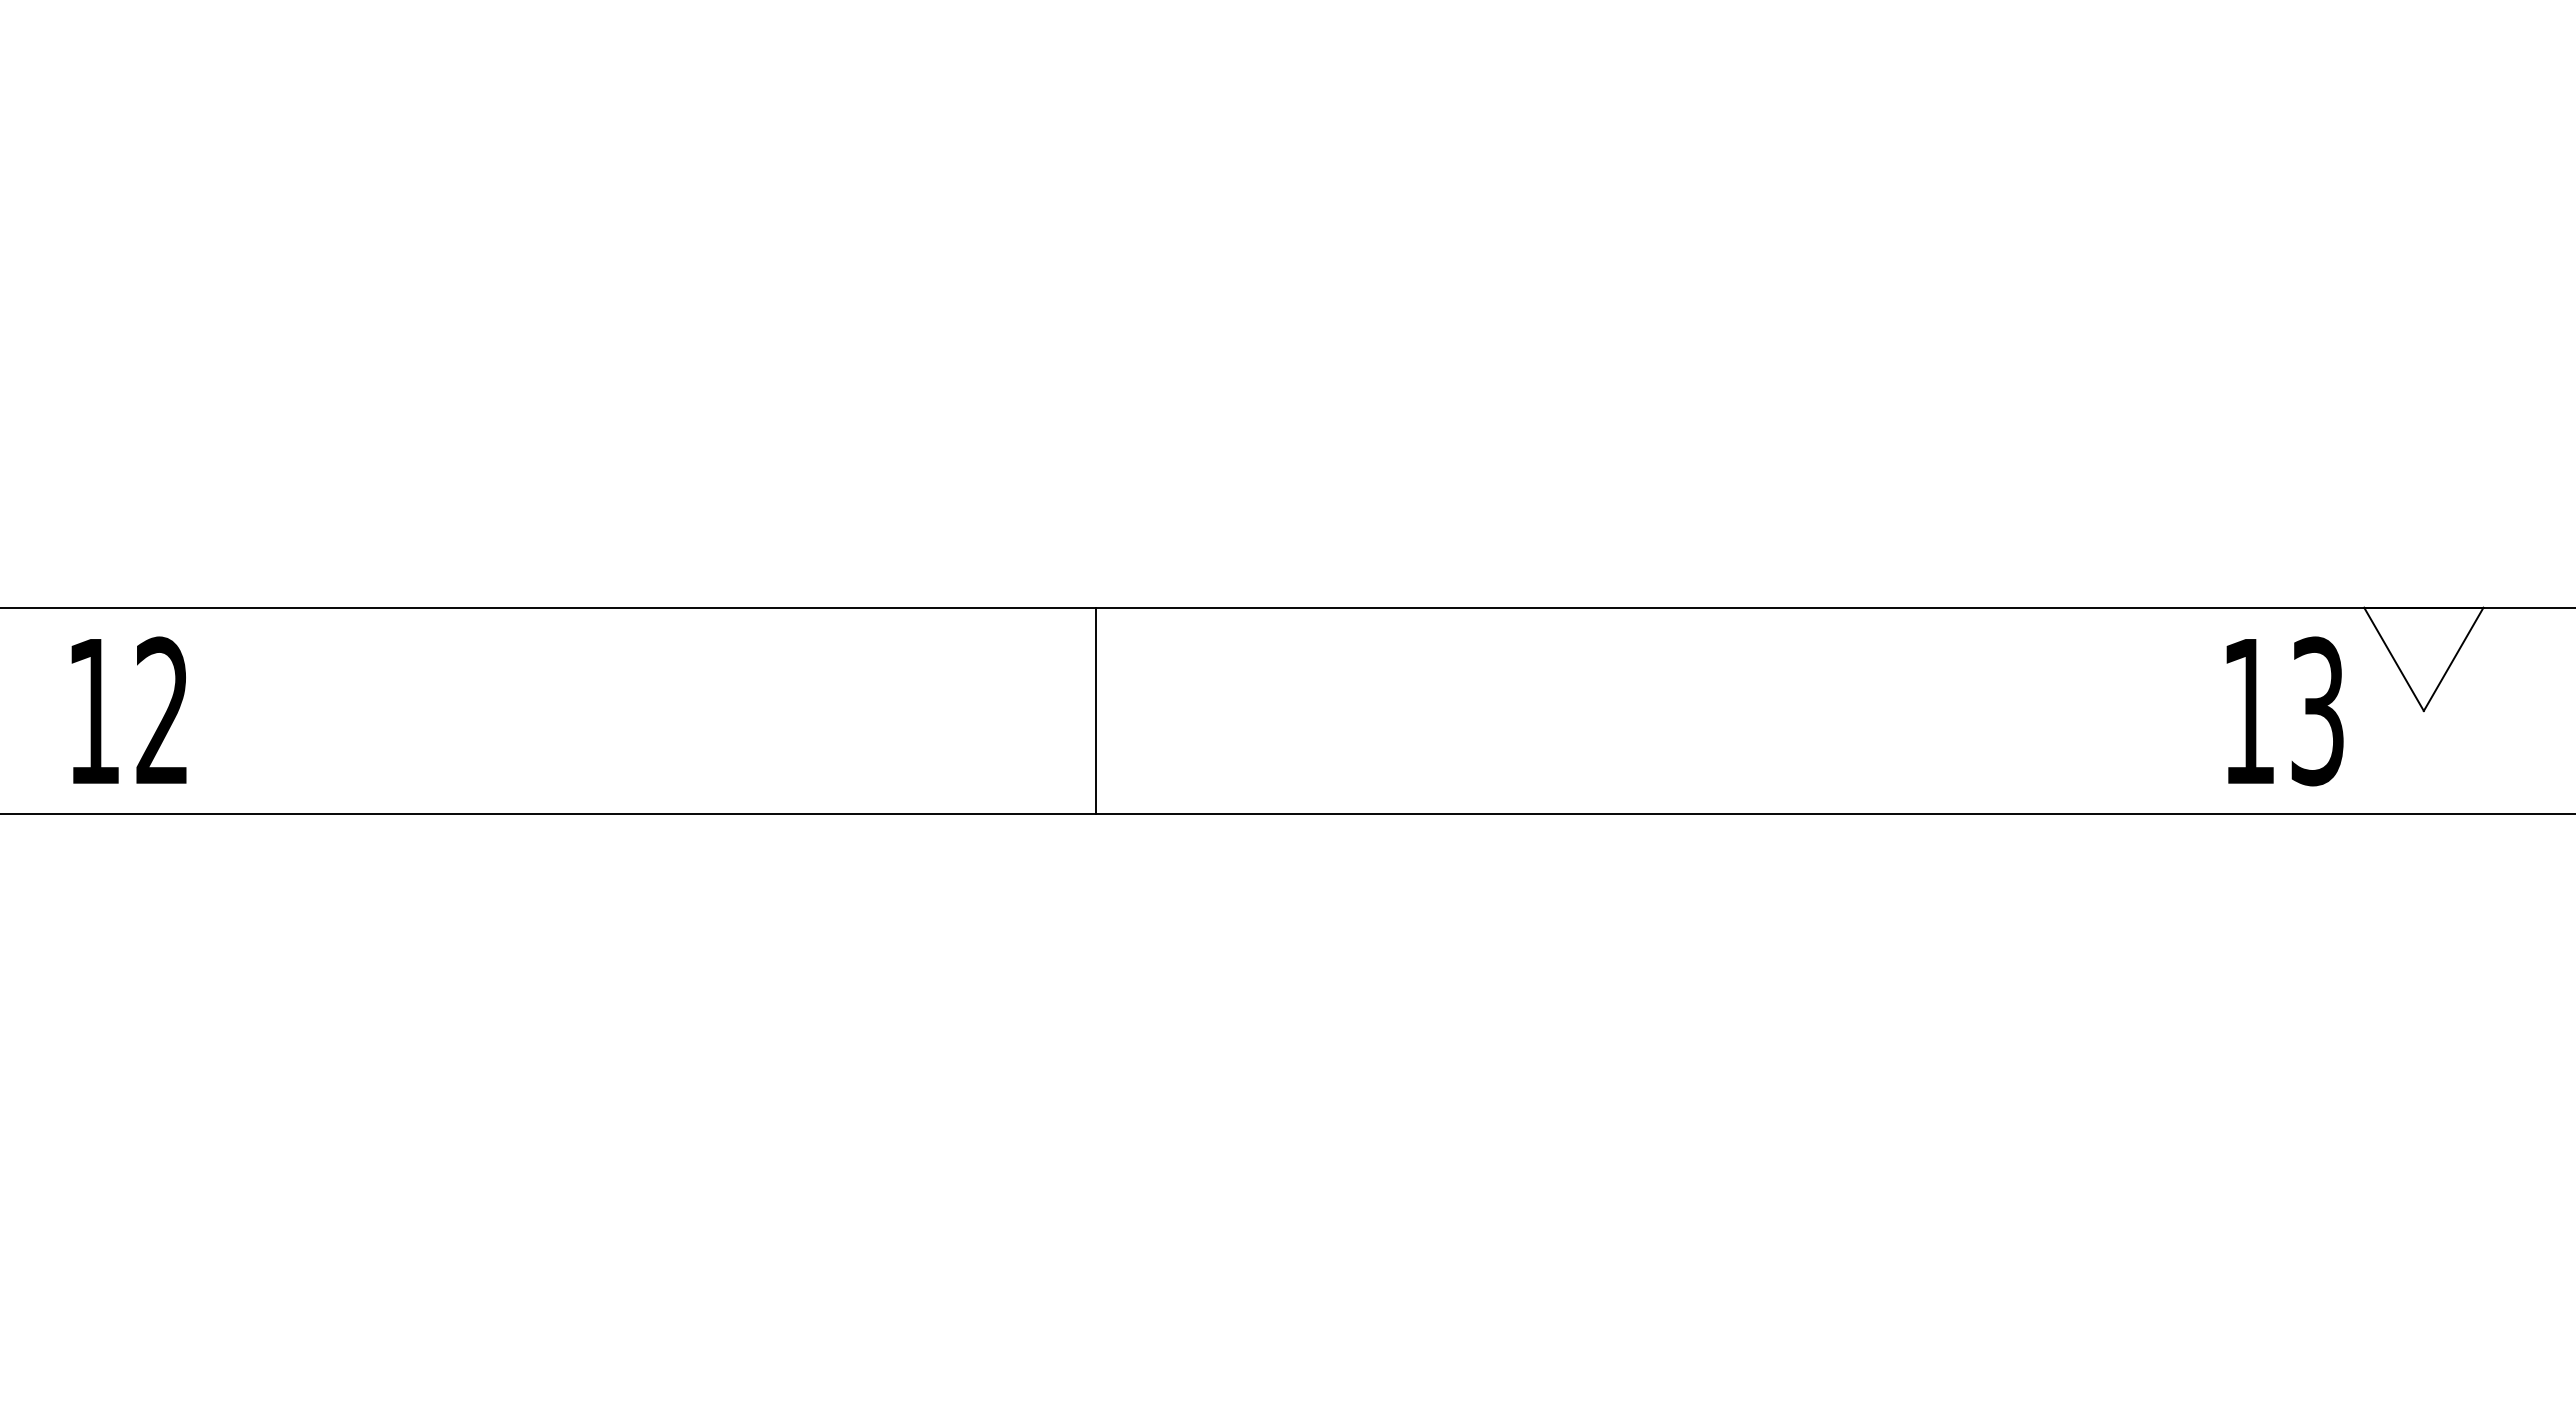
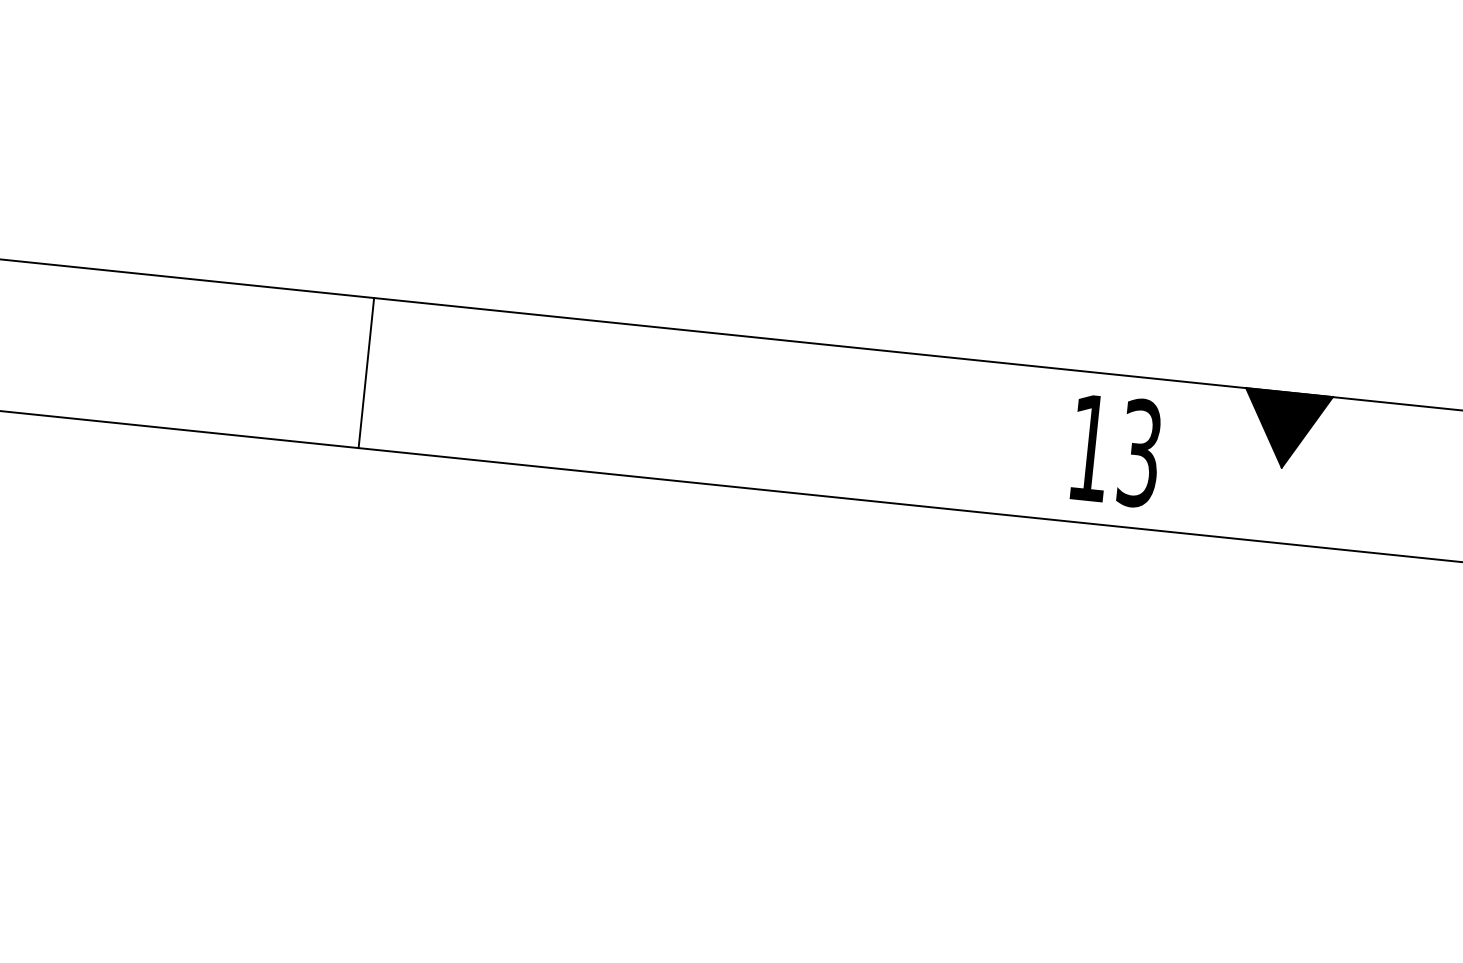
fill: (2423, 658) -> (1285, 429), added
line: (1095, 710) -> (366, 372), moved
text: (2284, 711) -> (1115, 450), moved

